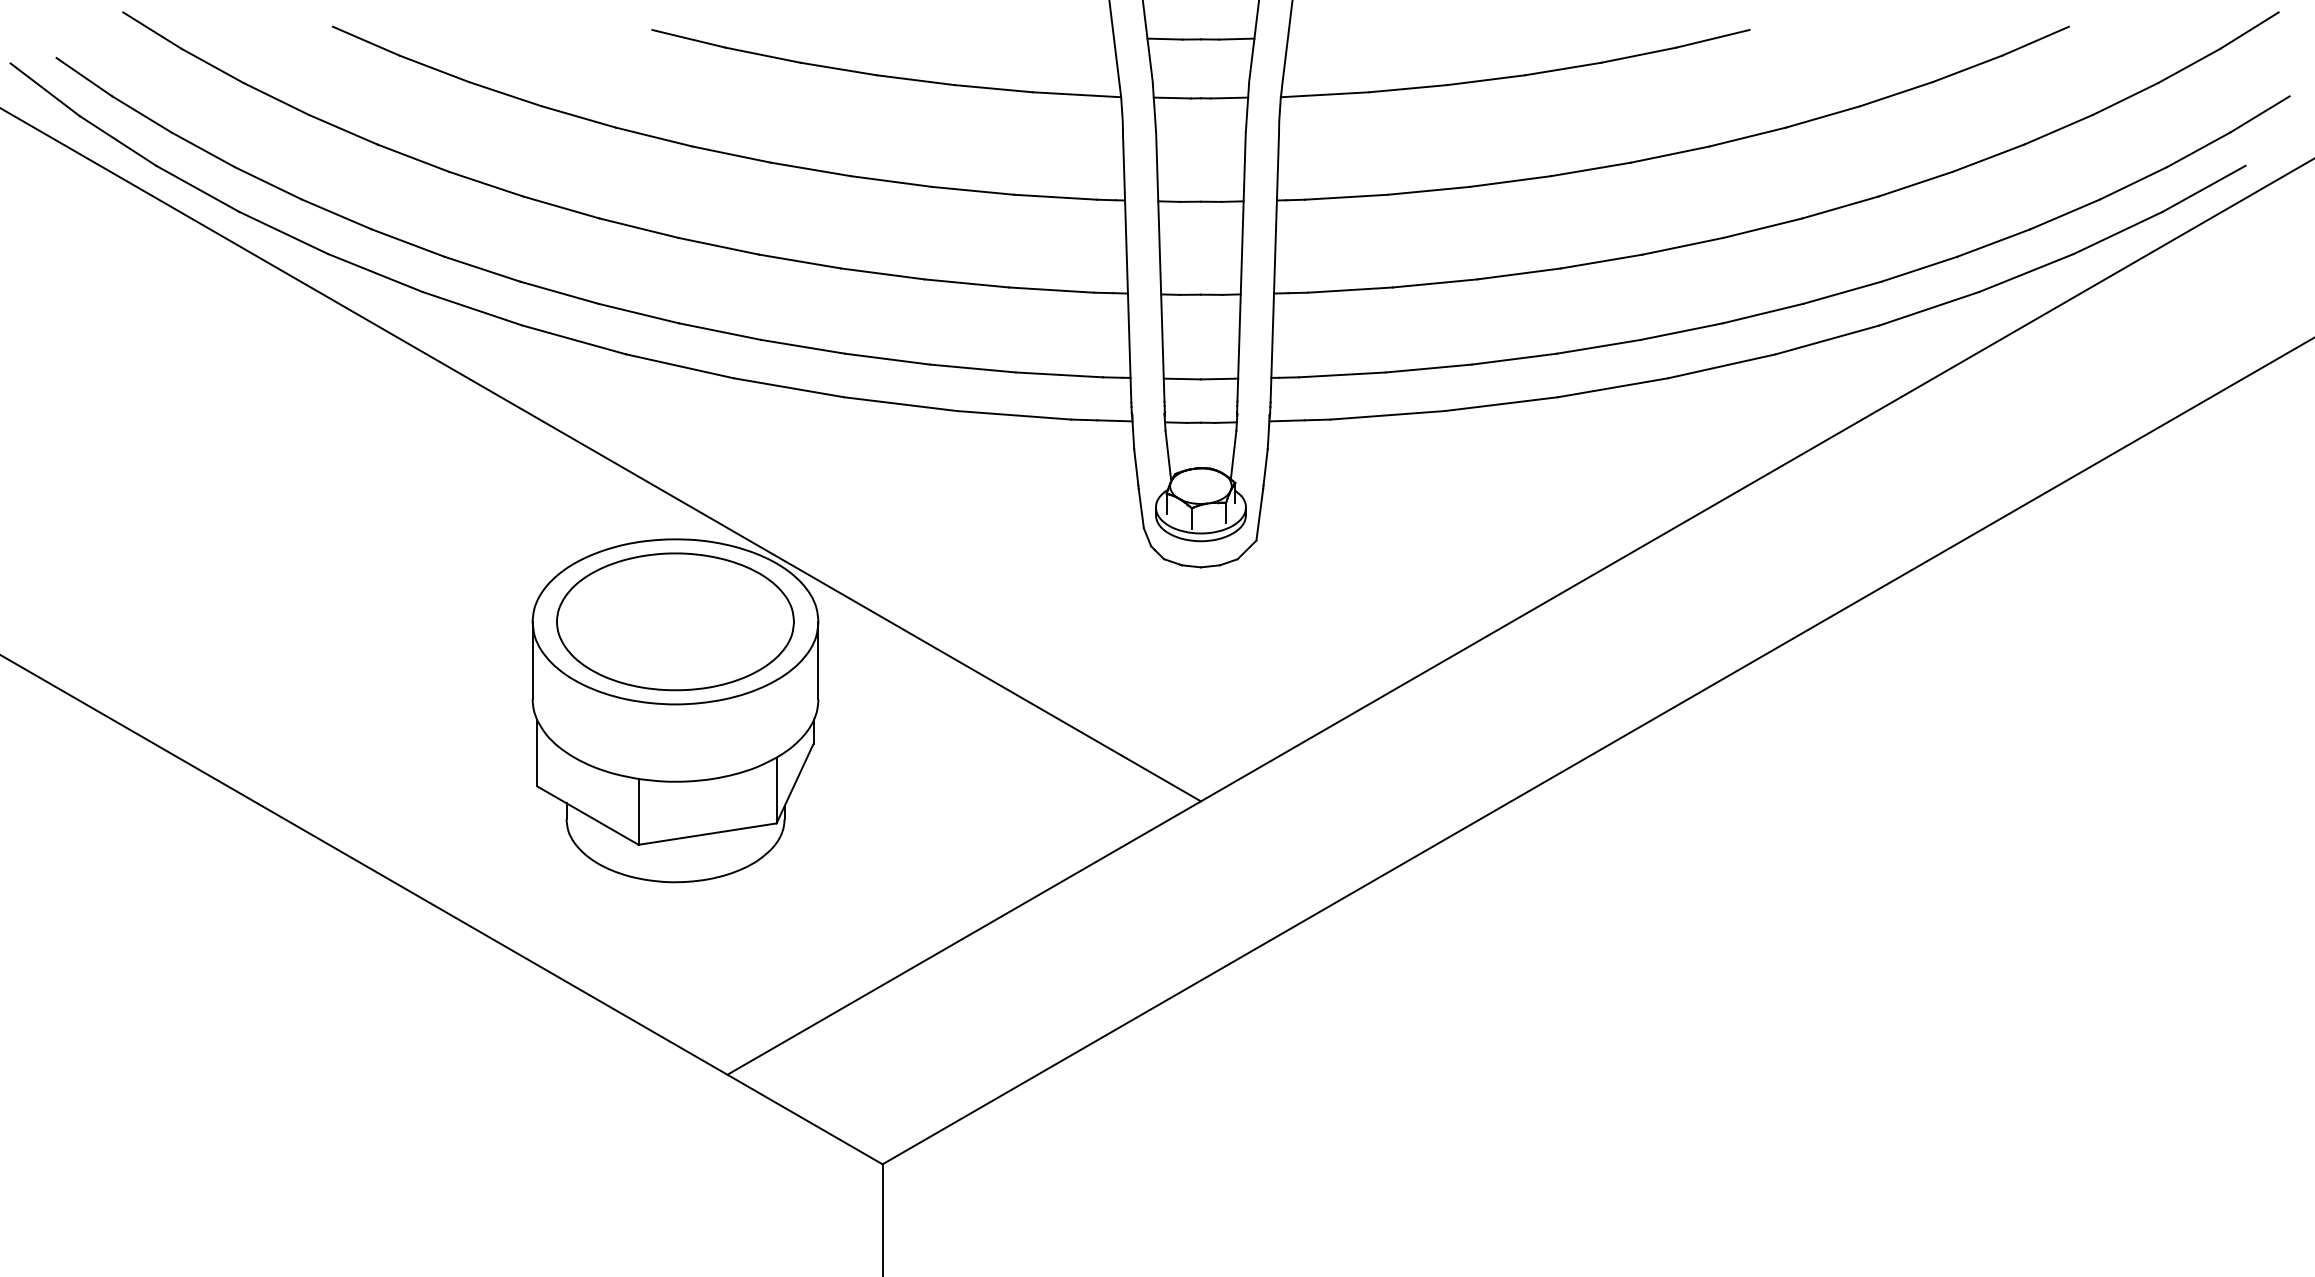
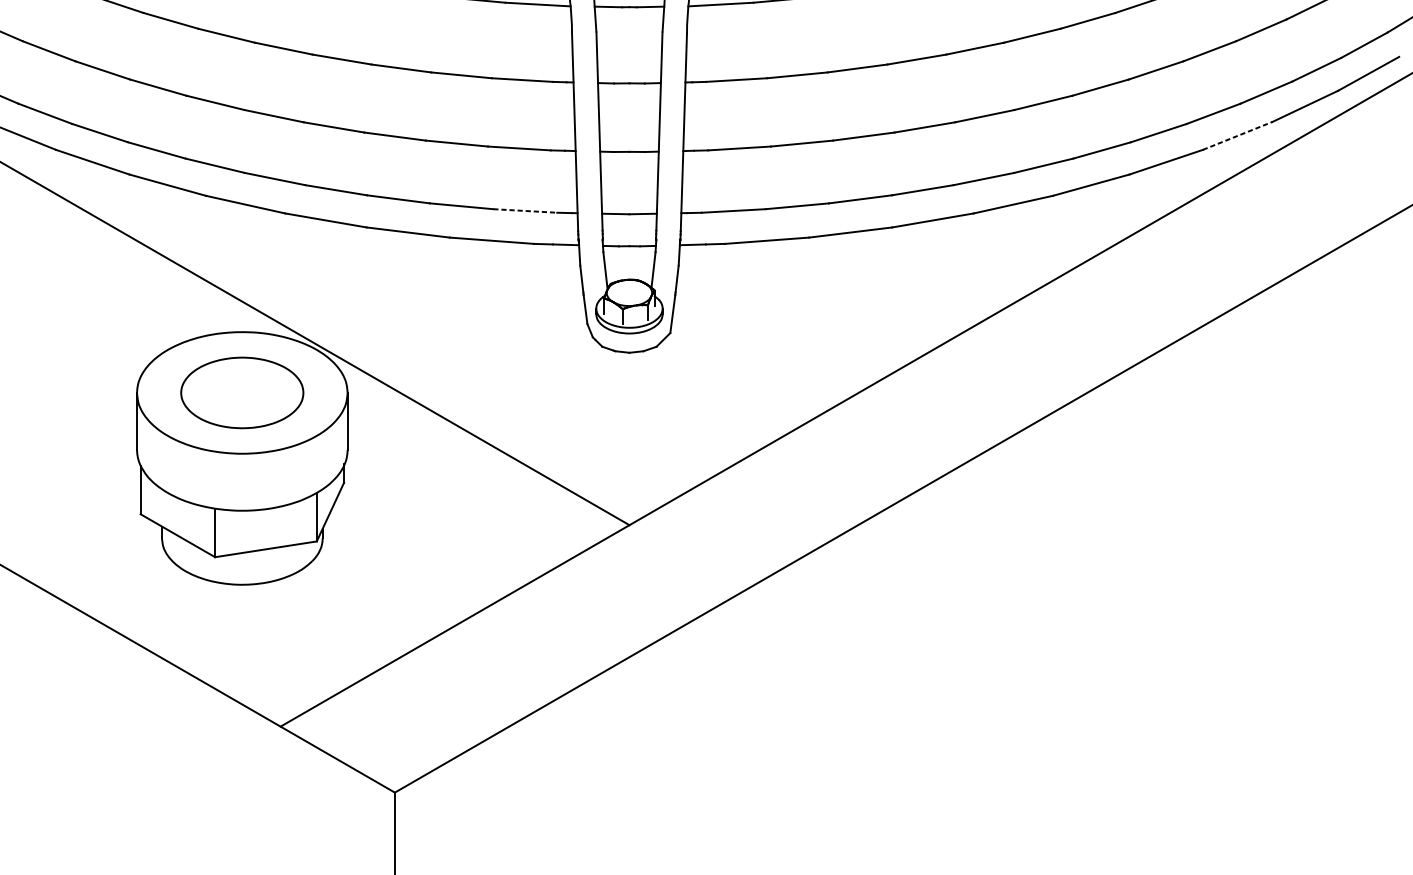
line: (2026, 273) -> (1237, 136), solid -> dashed
line: (1060, 374) -> (525, 210), solid -> dashed
part: (675, 621) -> (242, 392), size x0.7

